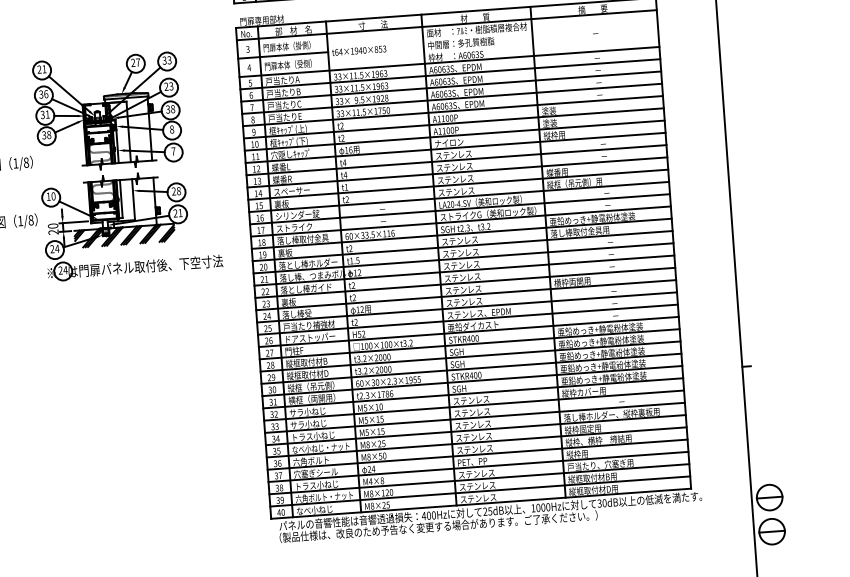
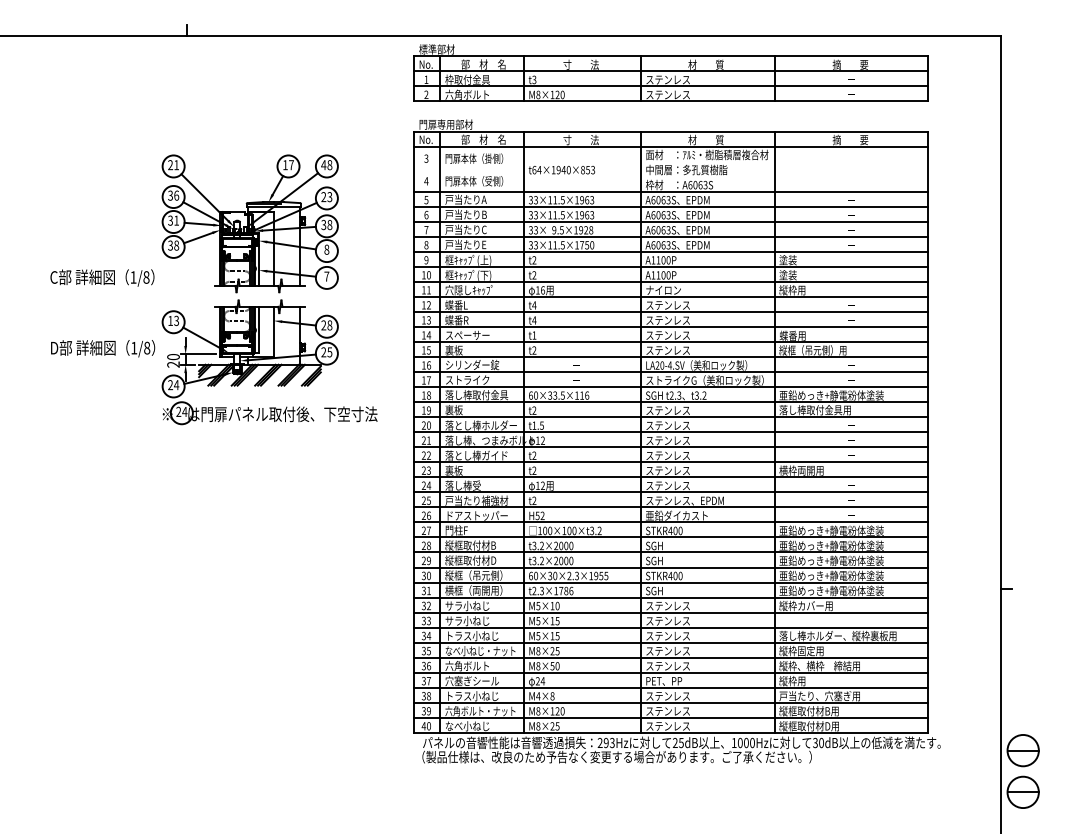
line: (282, 55) -> (468, 169), removed
text: (166, 60) -> (326, 165), 33 -> 48
text: (133, 62) -> (285, 164), 27 -> 17
text: (53, 196) -> (176, 320), 10 -> 13
text: (180, 213) -> (329, 352), 21 -> 25
text: (428, 516) -> (605, 743), 400Hz -> 293Hz

